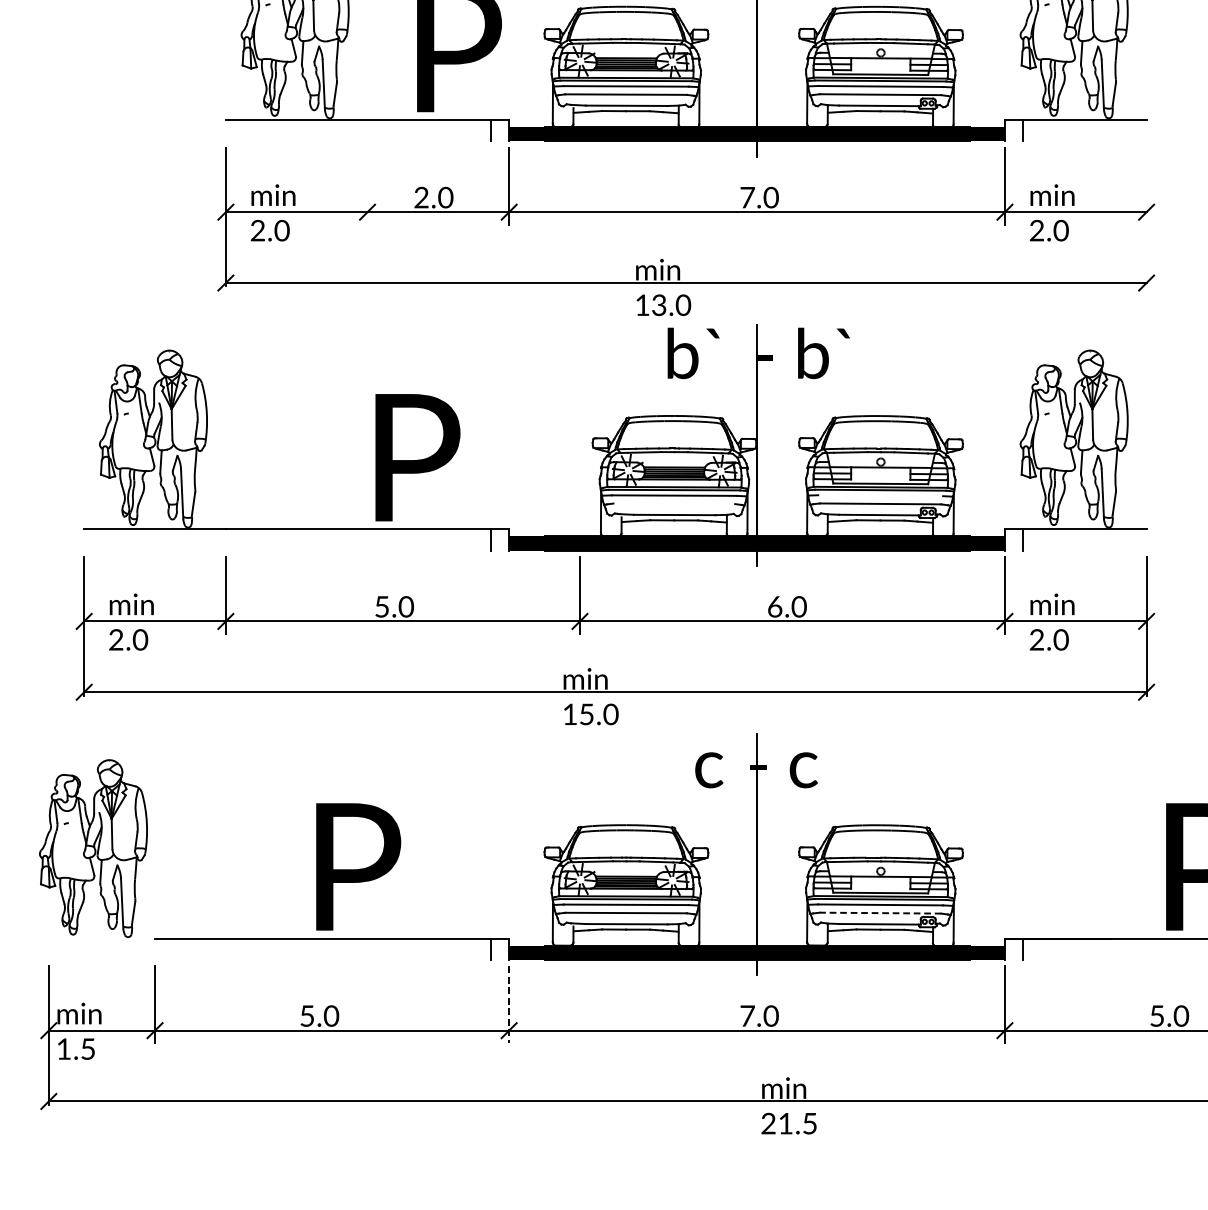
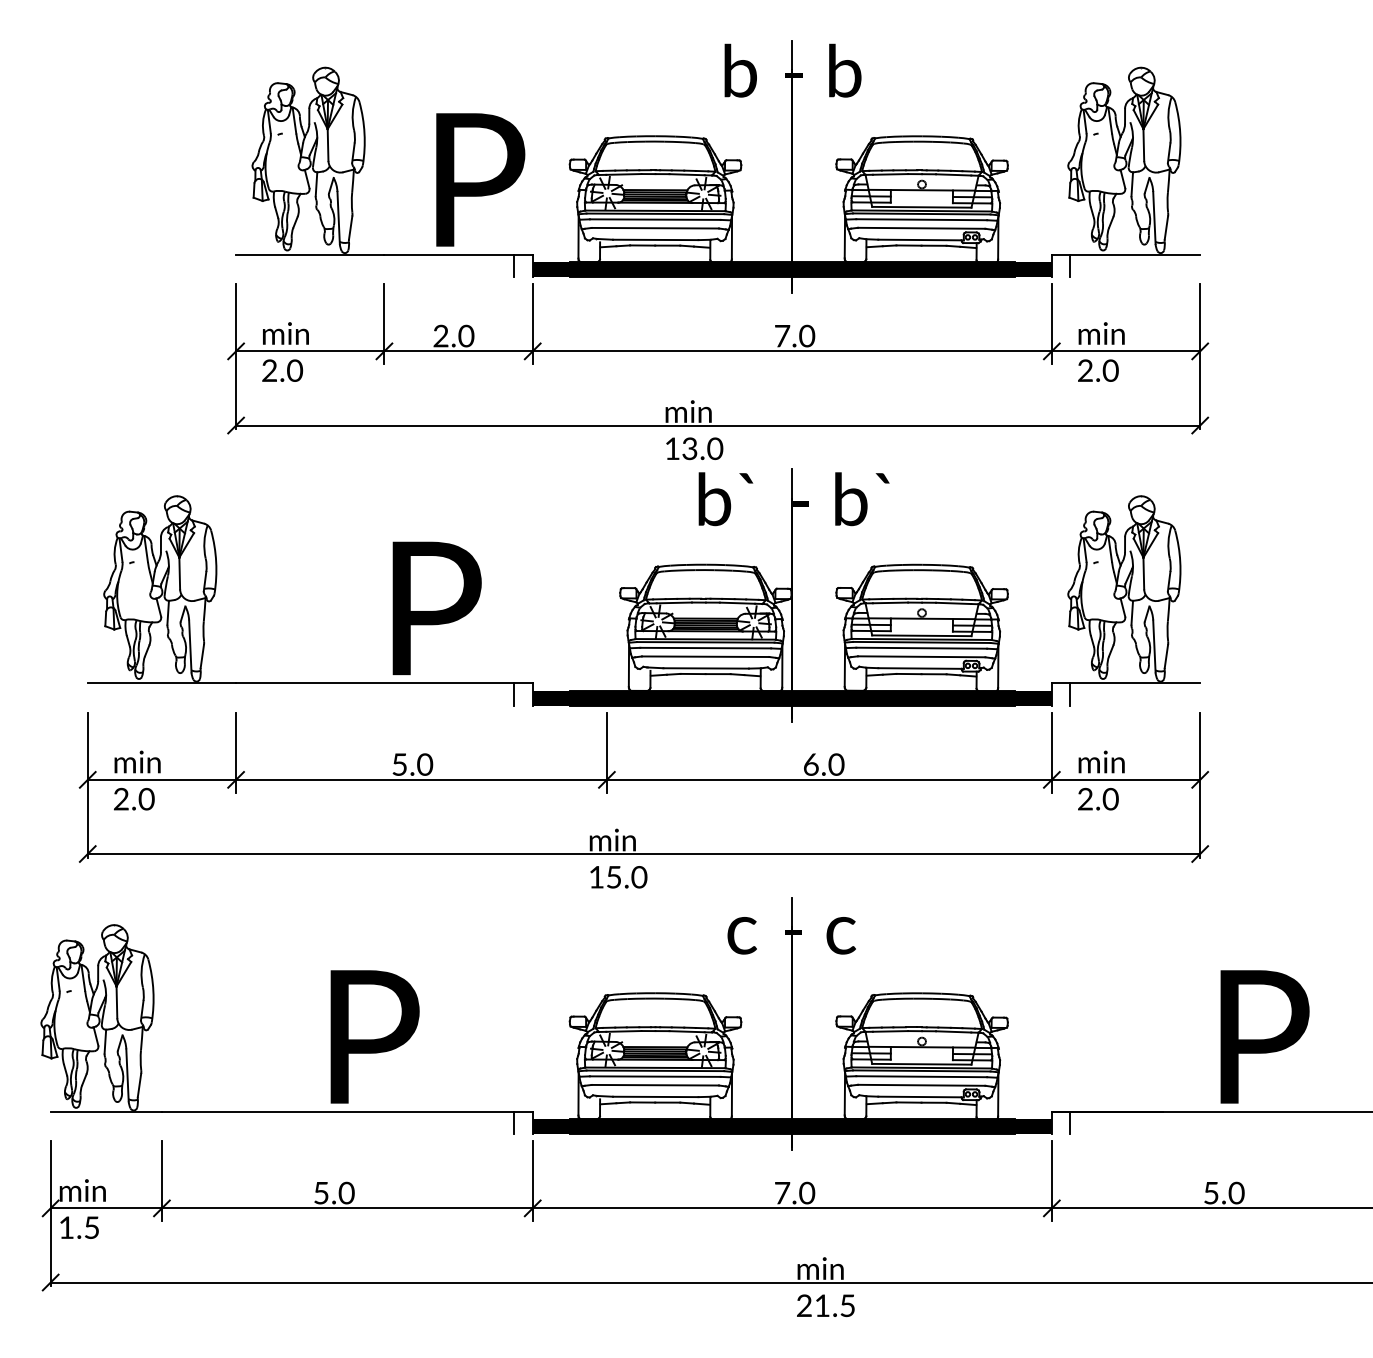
line: (367, 186) -> (384, 324), added
line: (1146, 217) -> (1200, 356), added
line: (880, 495) -> (921, 647), added
line: (674, 503) -> (705, 656), added
line: (880, 913) -> (921, 1085), dashed -> solid
line: (101, 938) -> (105, 1111), added
line: (508, 1004) -> (532, 1181), dashed -> solid

